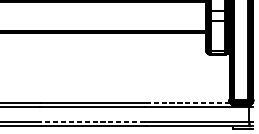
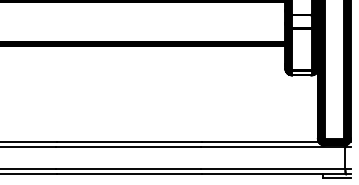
line: (188, 102) -> (260, 141), dashed -> solid
line: (92, 122) -> (128, 169), dashed -> solid

